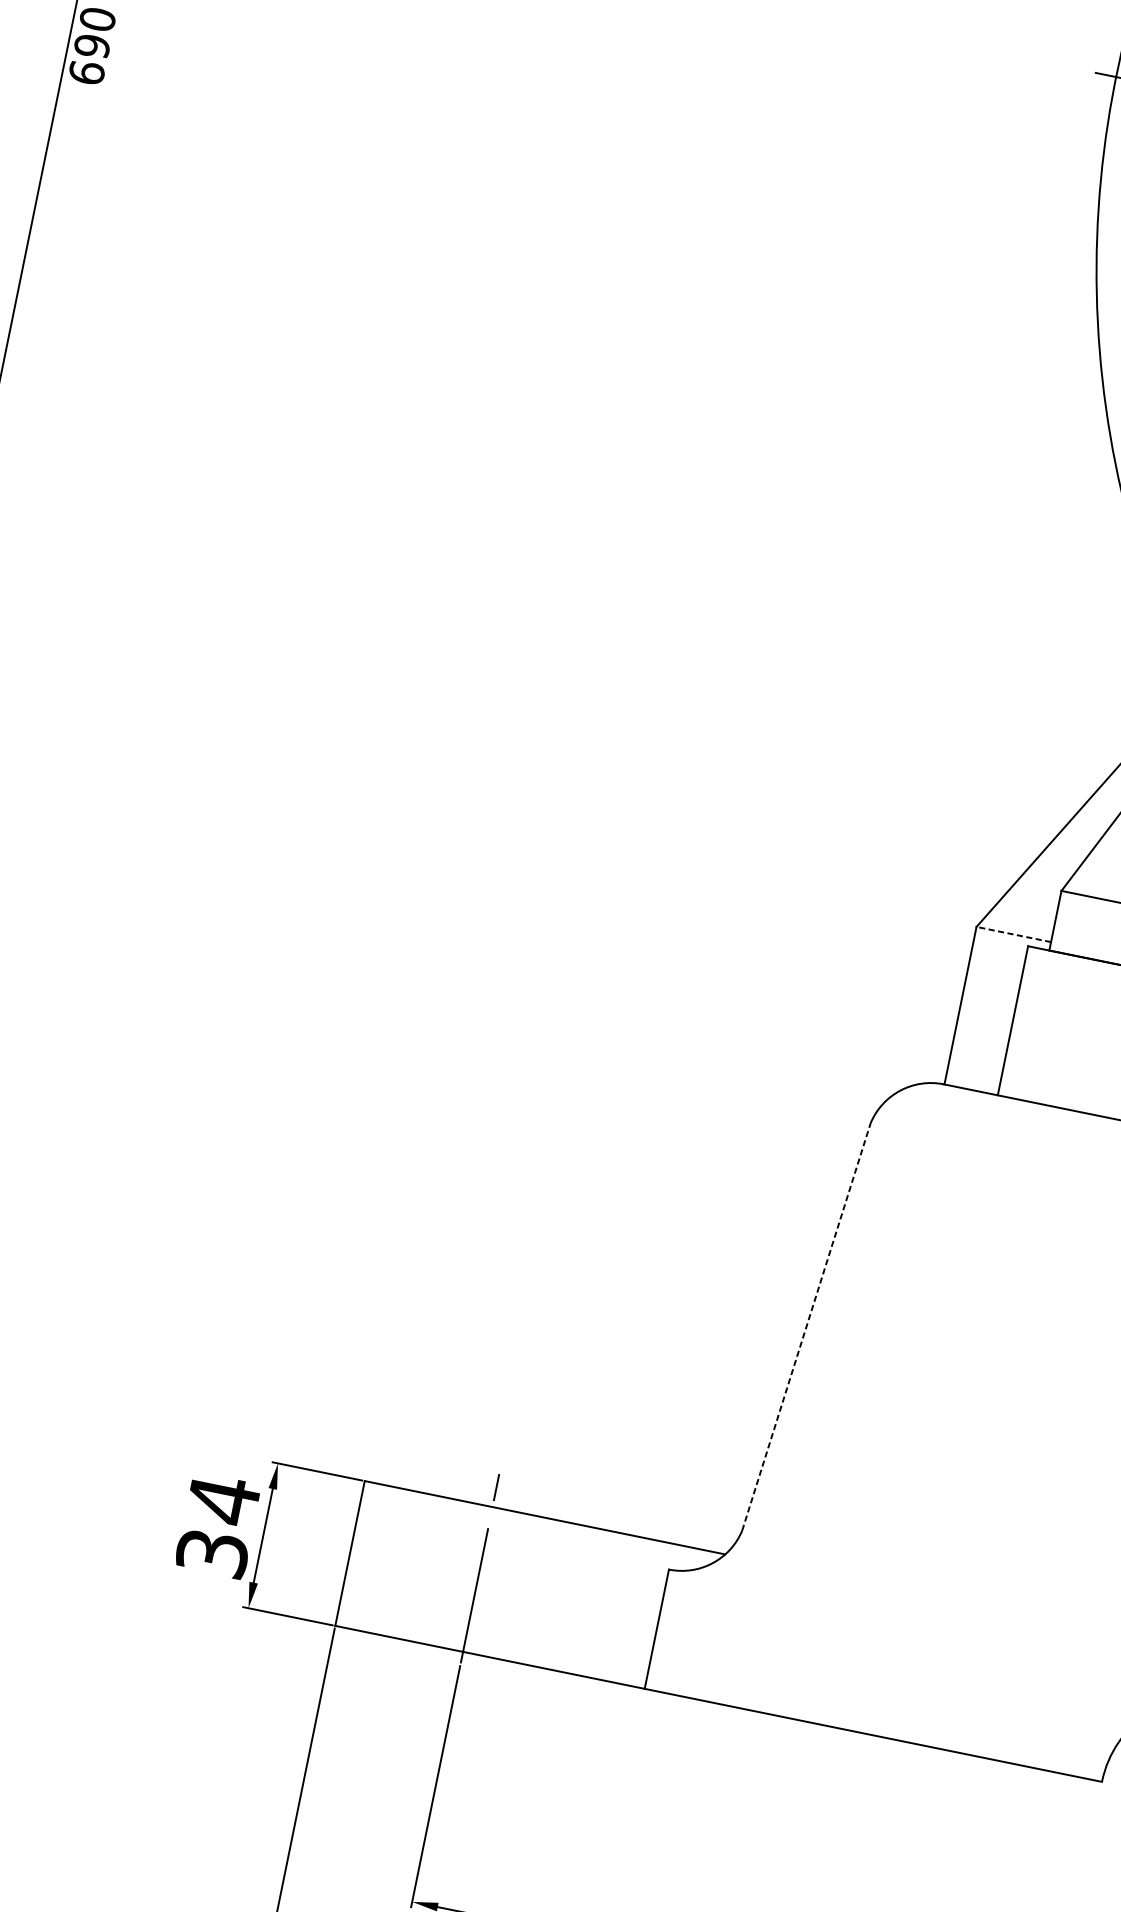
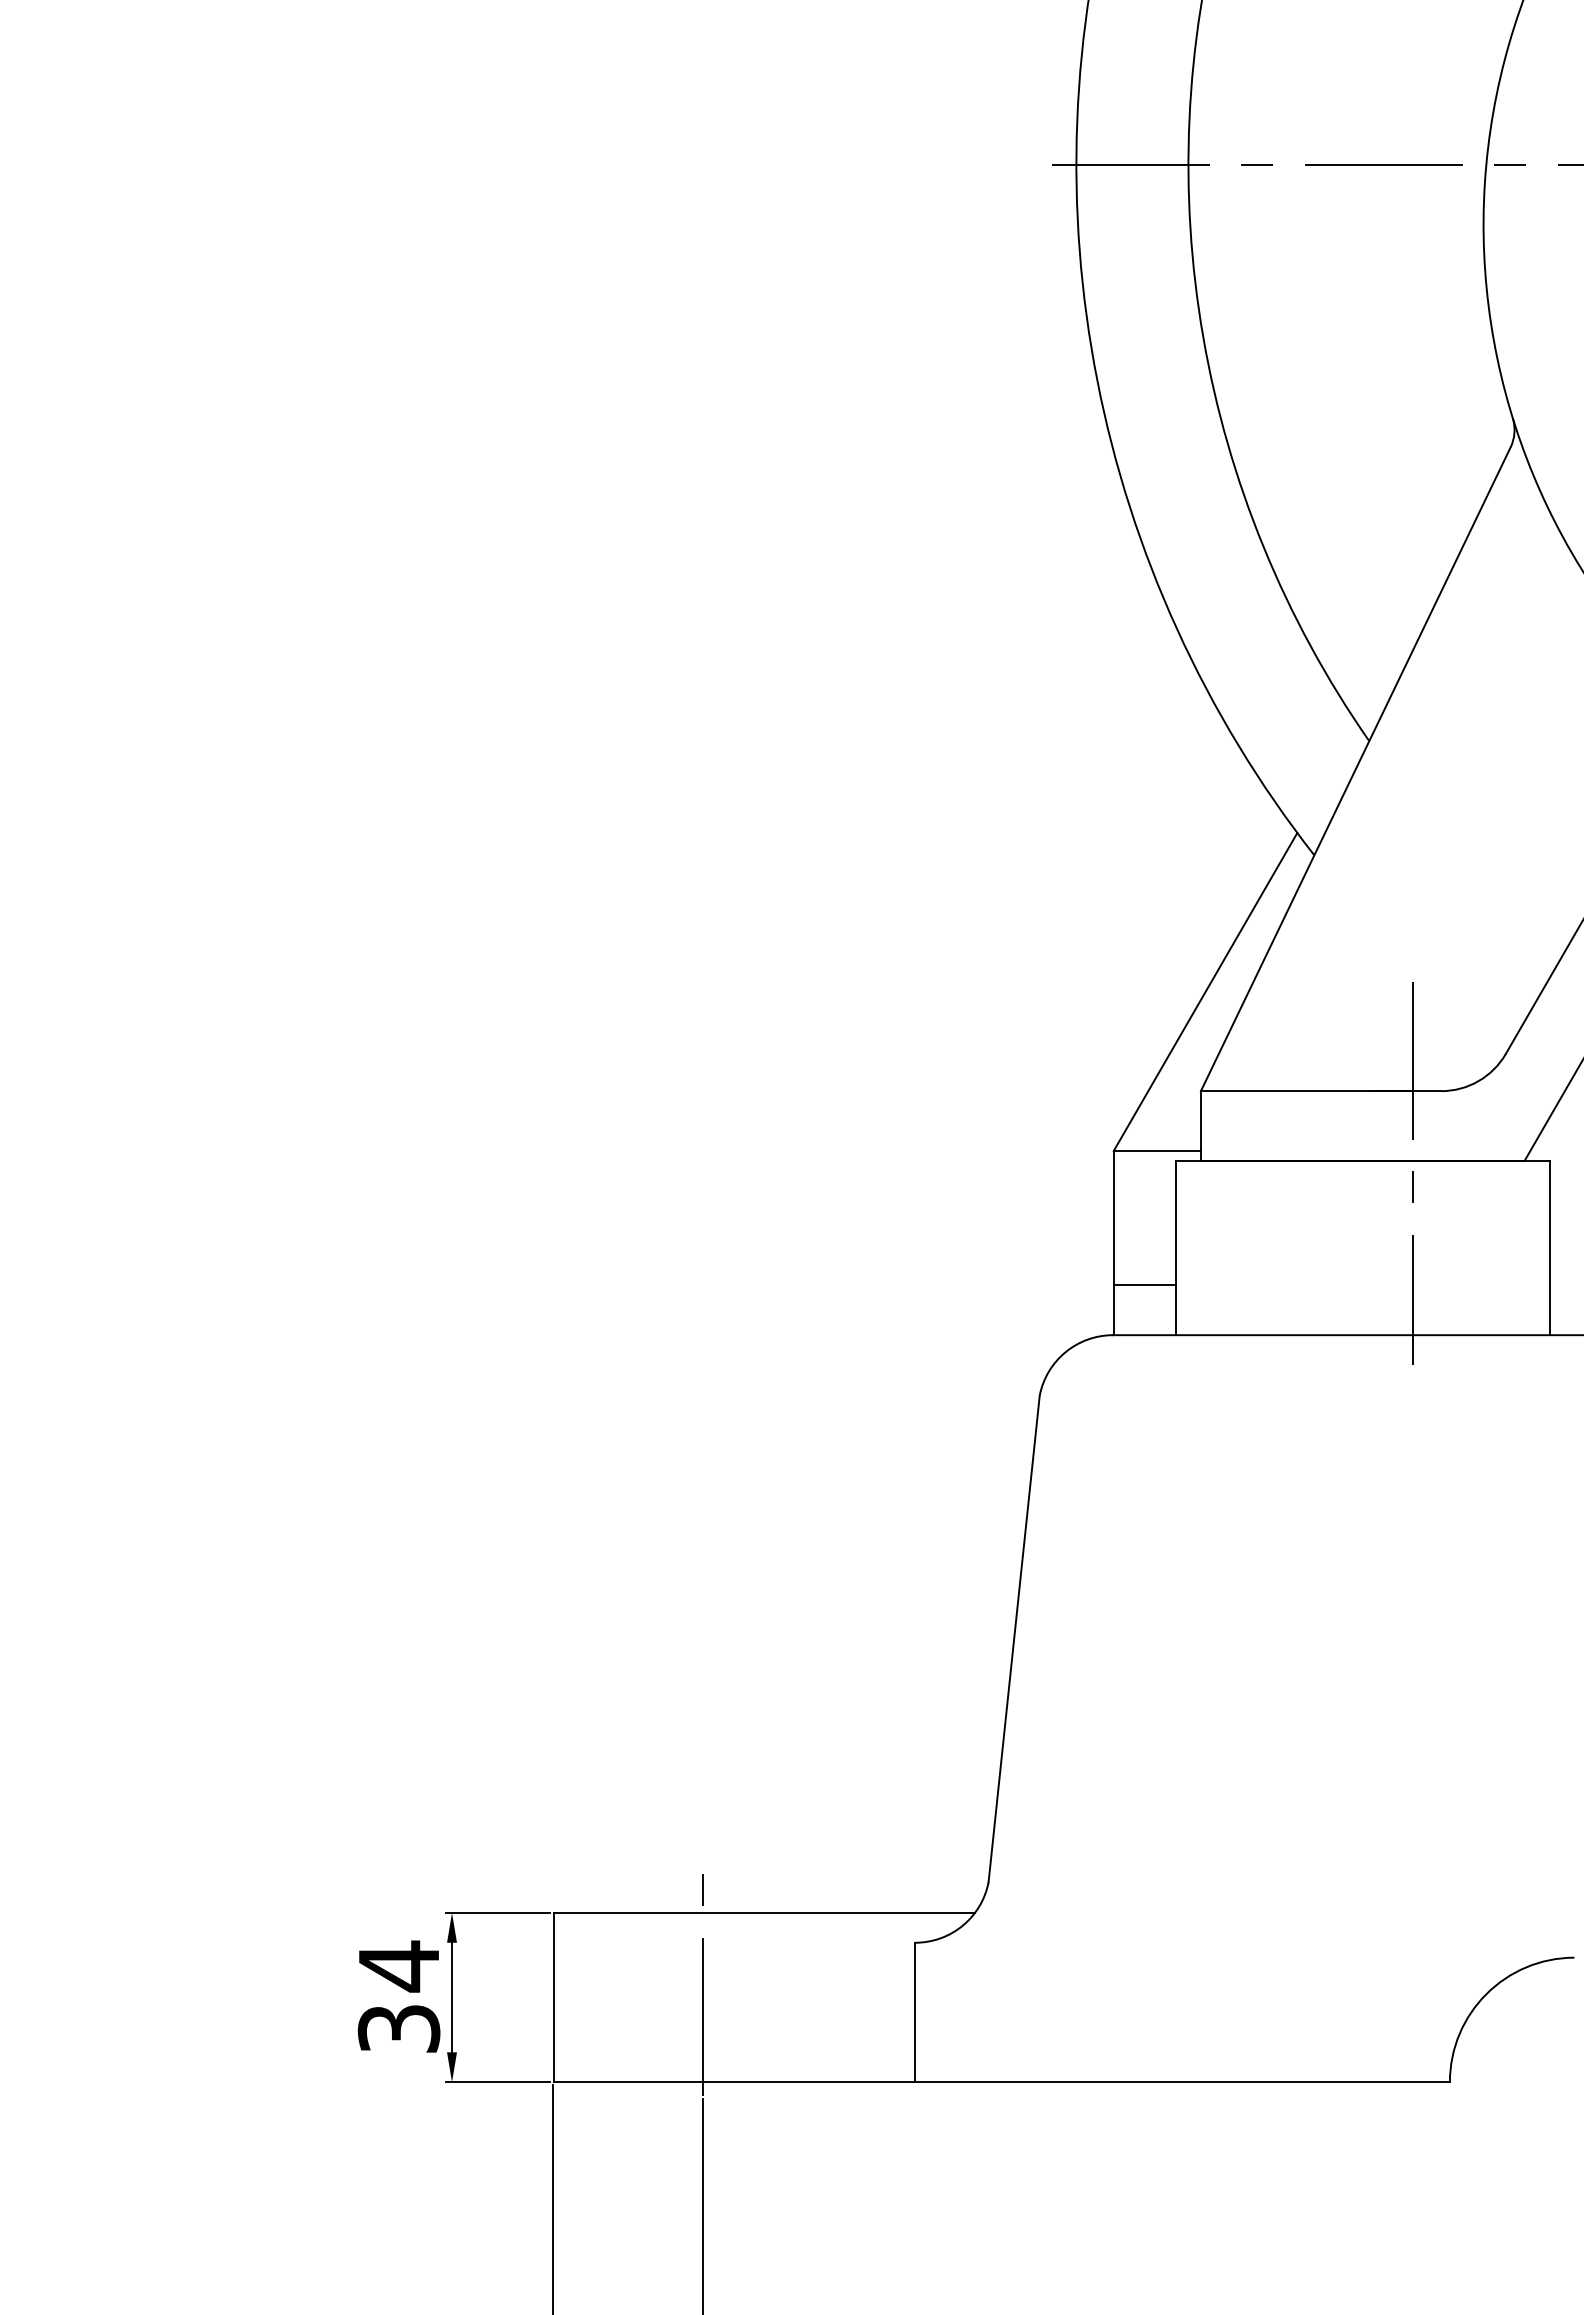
line: (1013, 934) -> (1157, 1151), dashed -> solid
line: (979, 1047) -> (1144, 1285), added
line: (806, 1326) -> (1014, 1638), dashed -> solid

